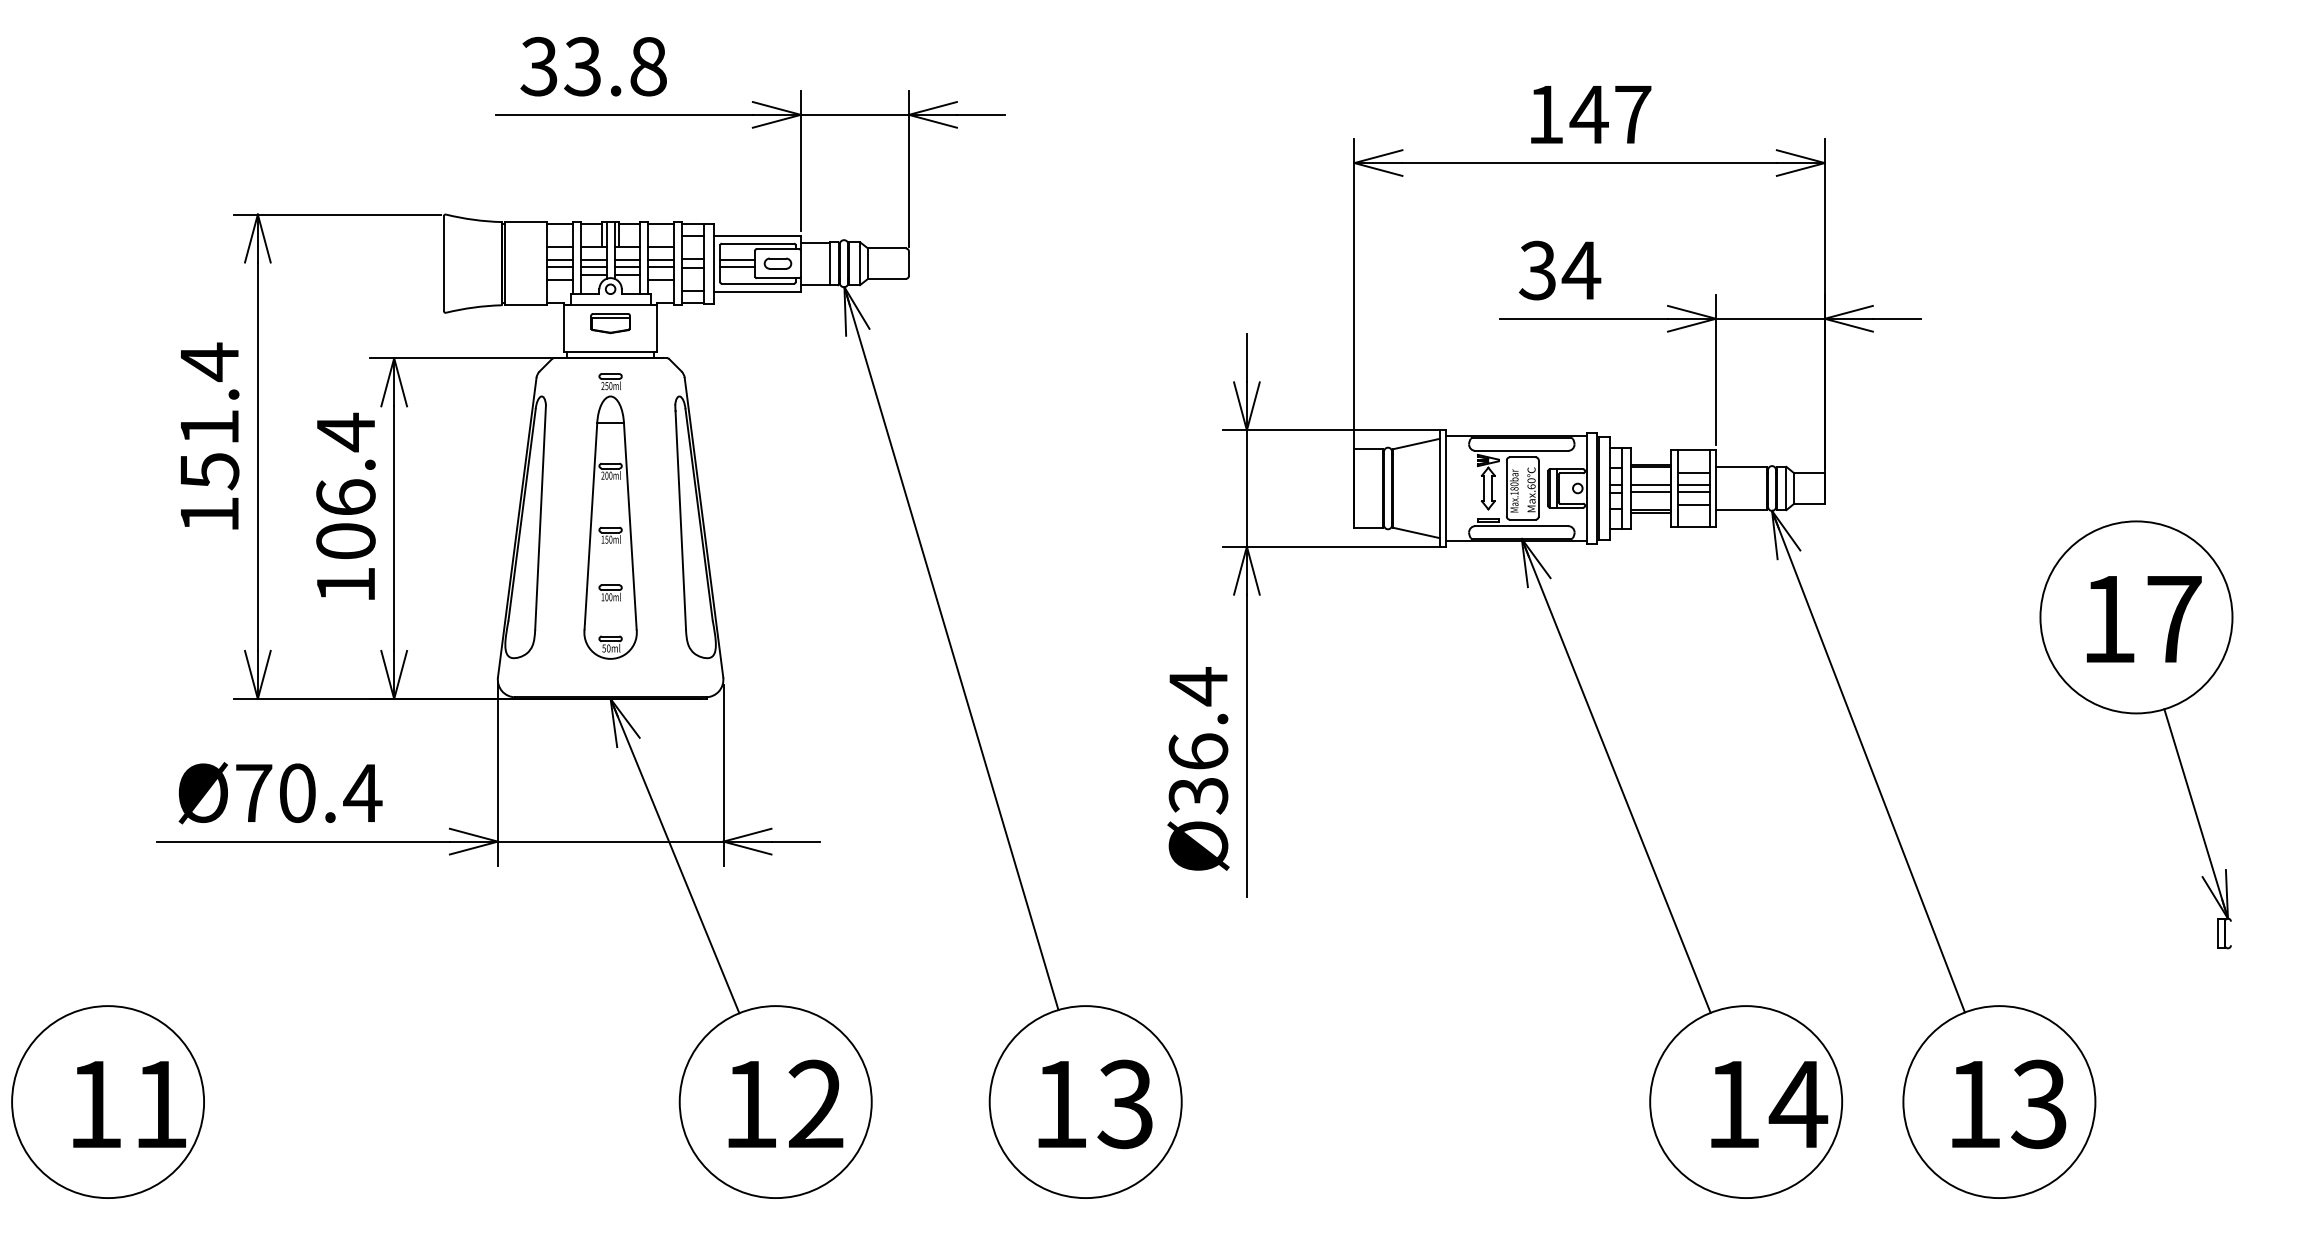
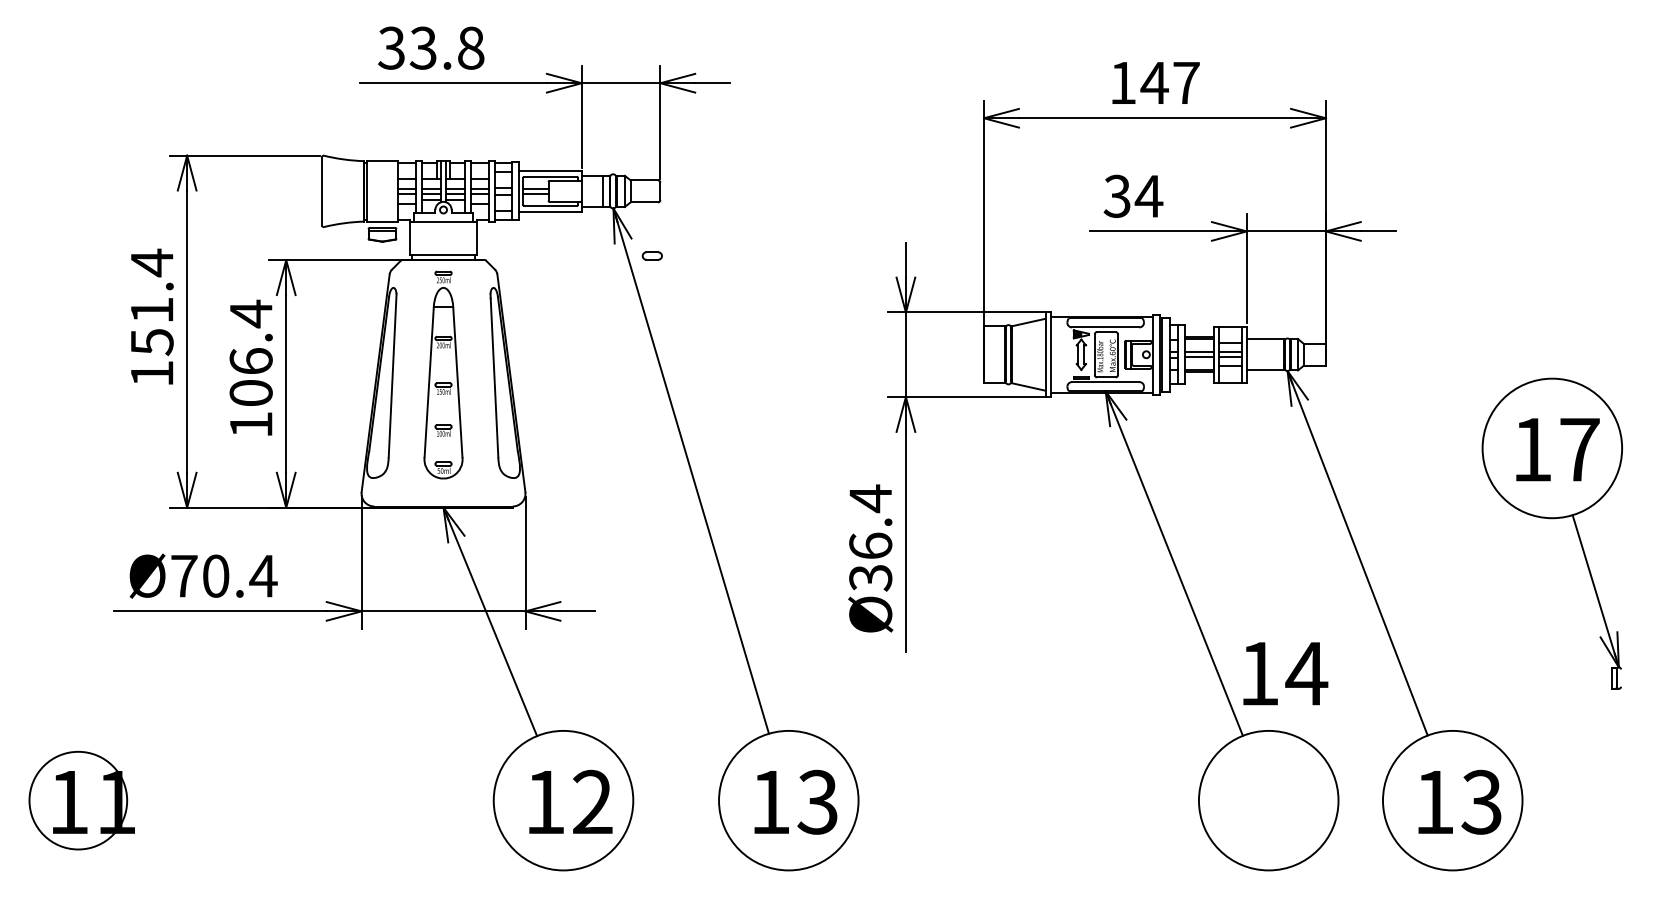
part: (777, 263) -> (652, 255), moved
part: (610, 323) -> (382, 234), moved
circle: (108, 1102) -> (78, 800), size x0.7
text: (1769, 1104) -> (1285, 673), moved

